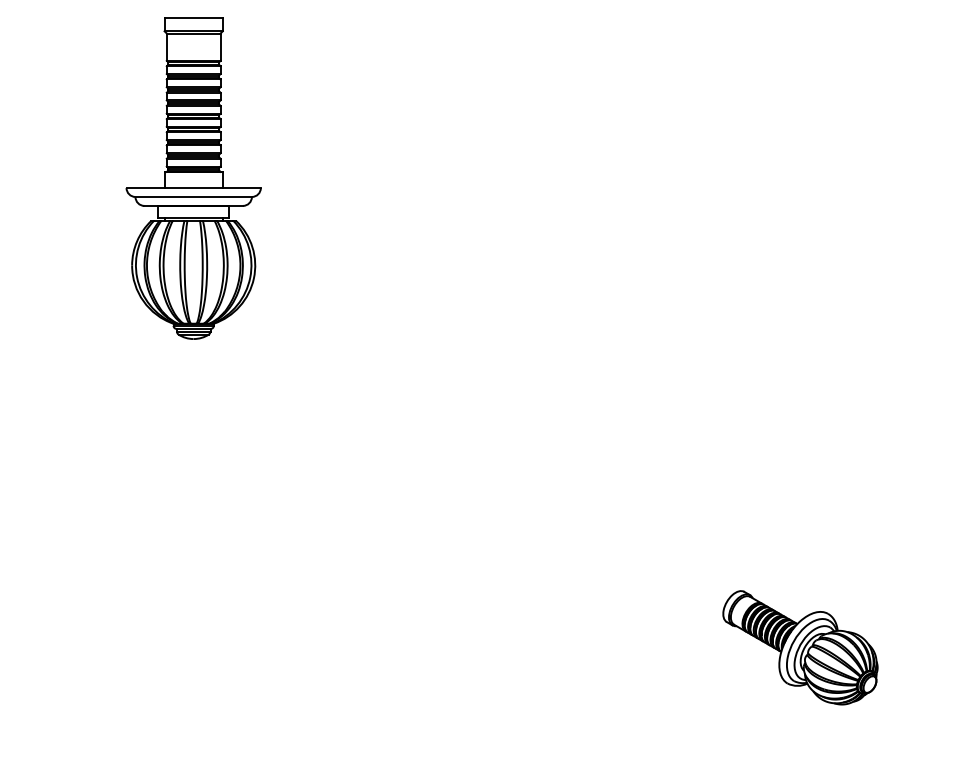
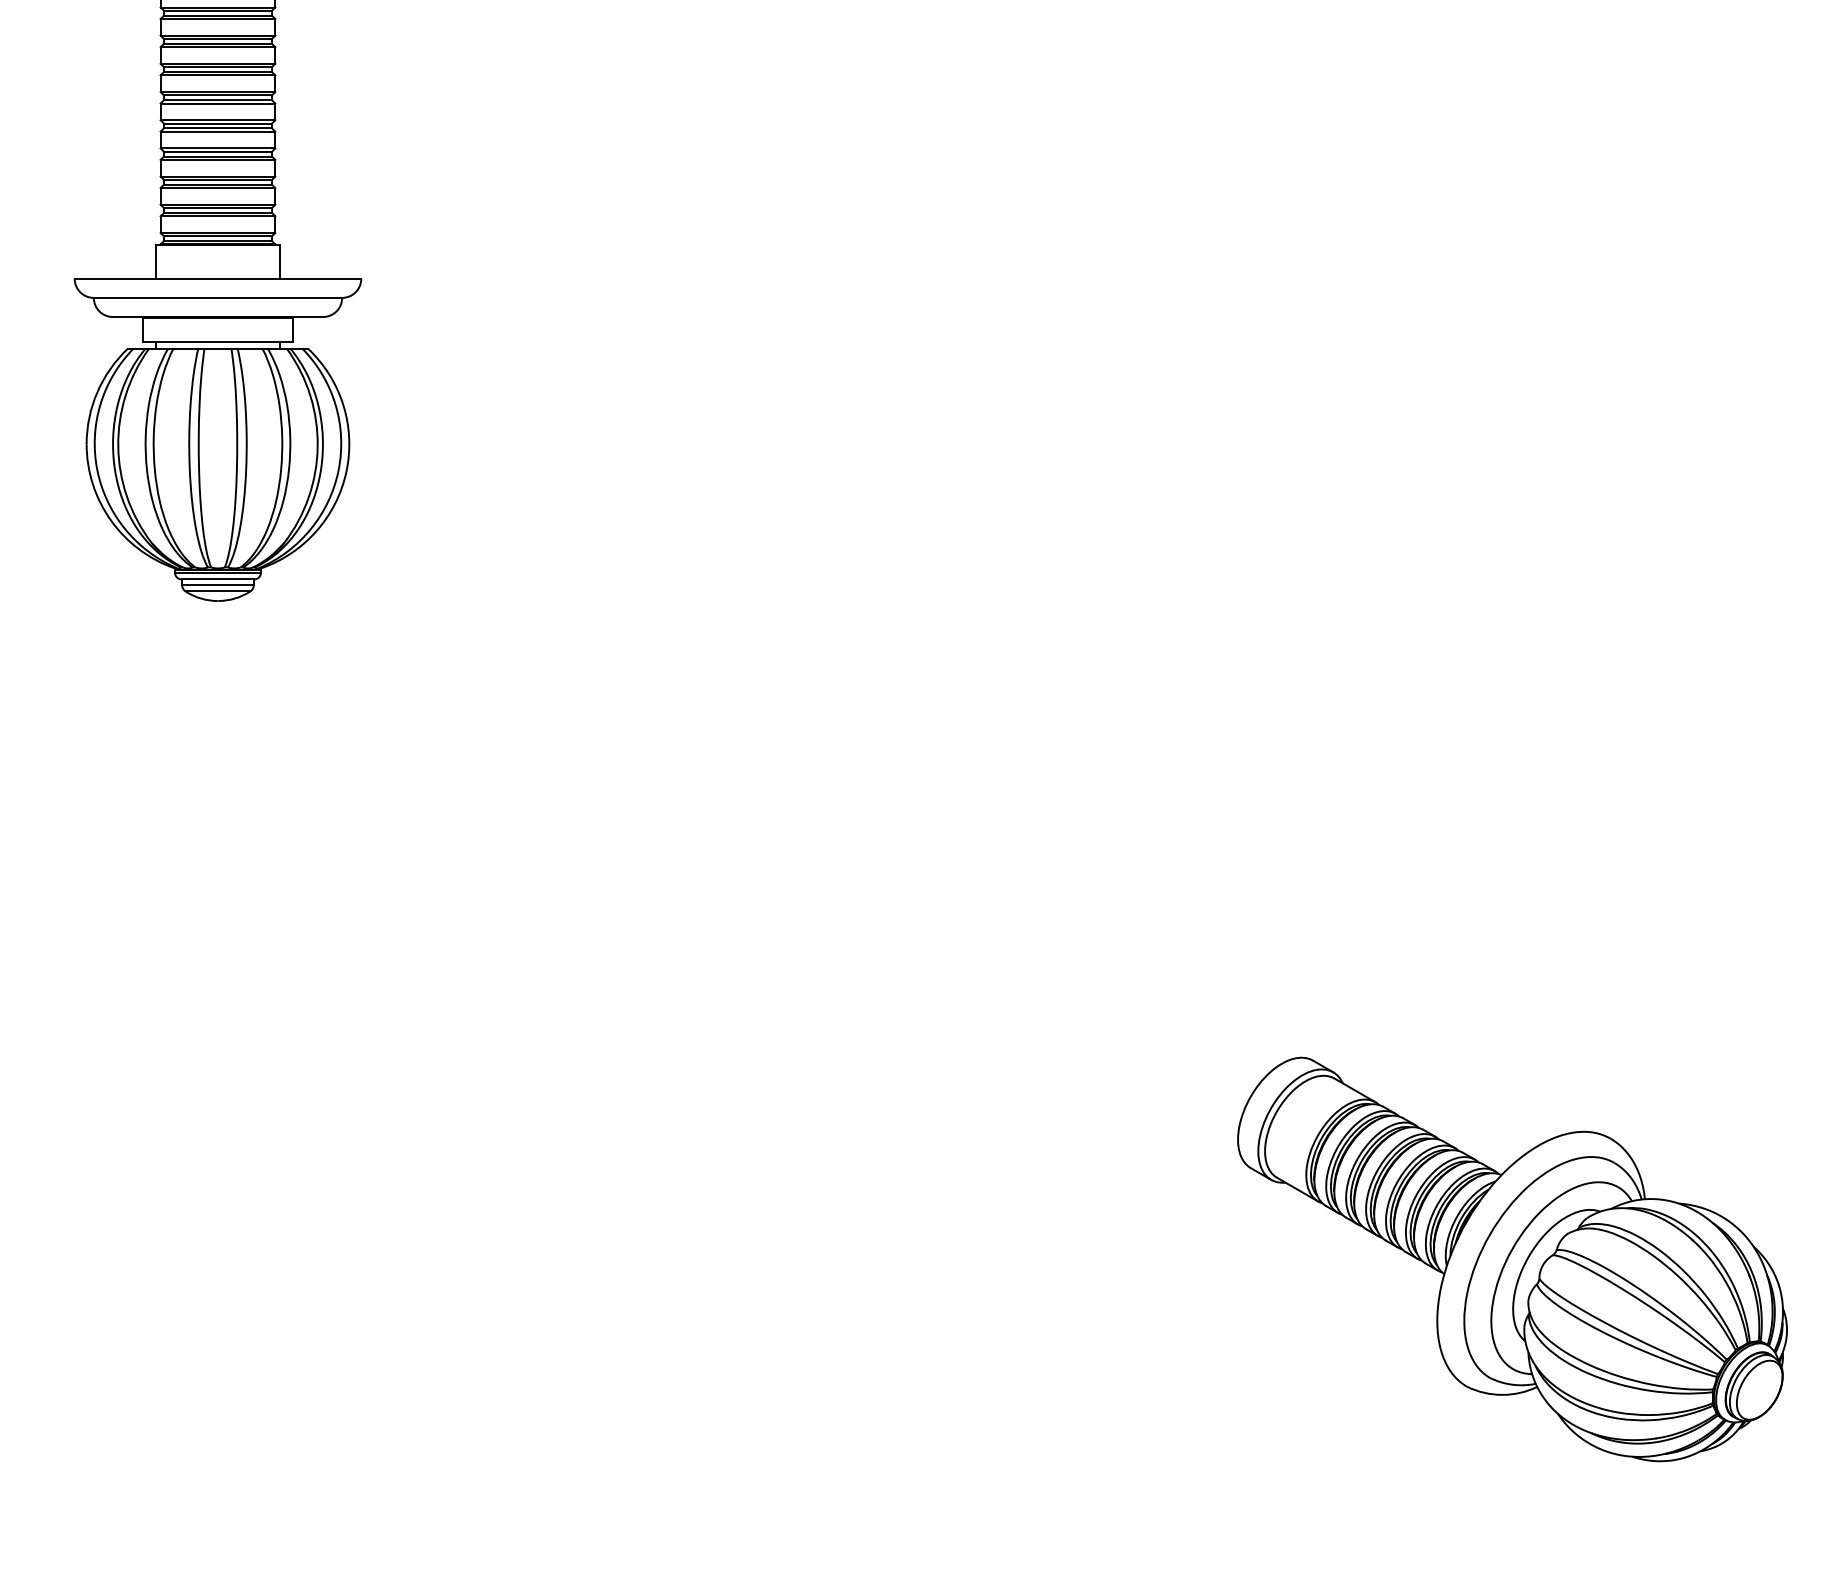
part: (800, 647) -> (1512, 1259), size x1.67

